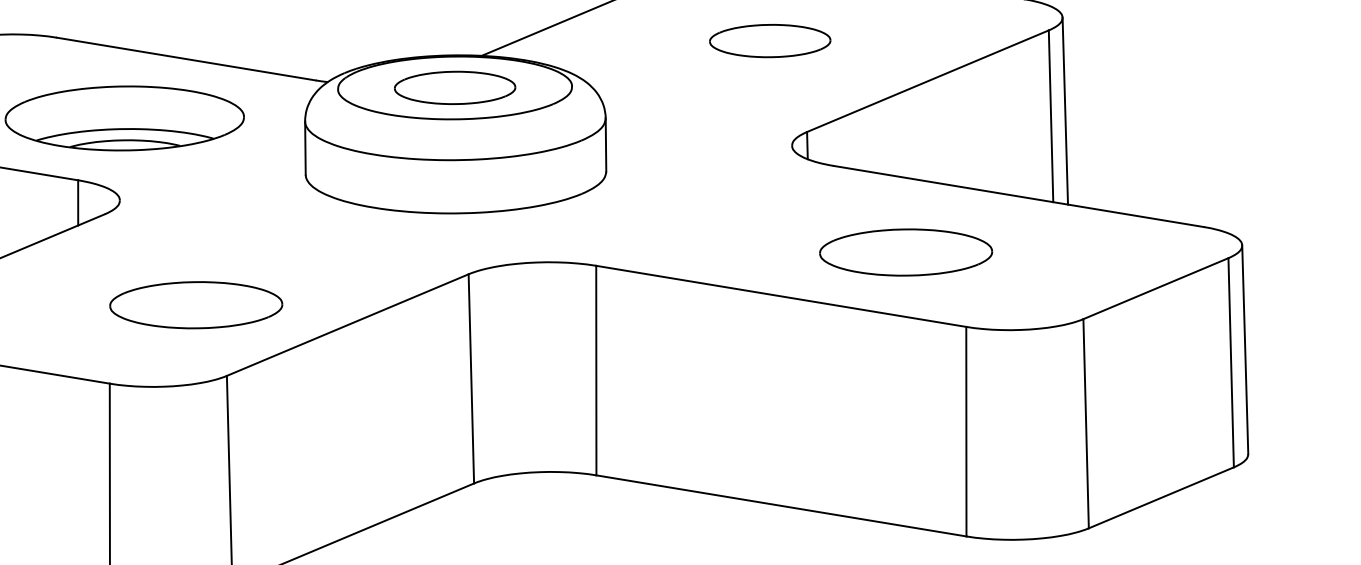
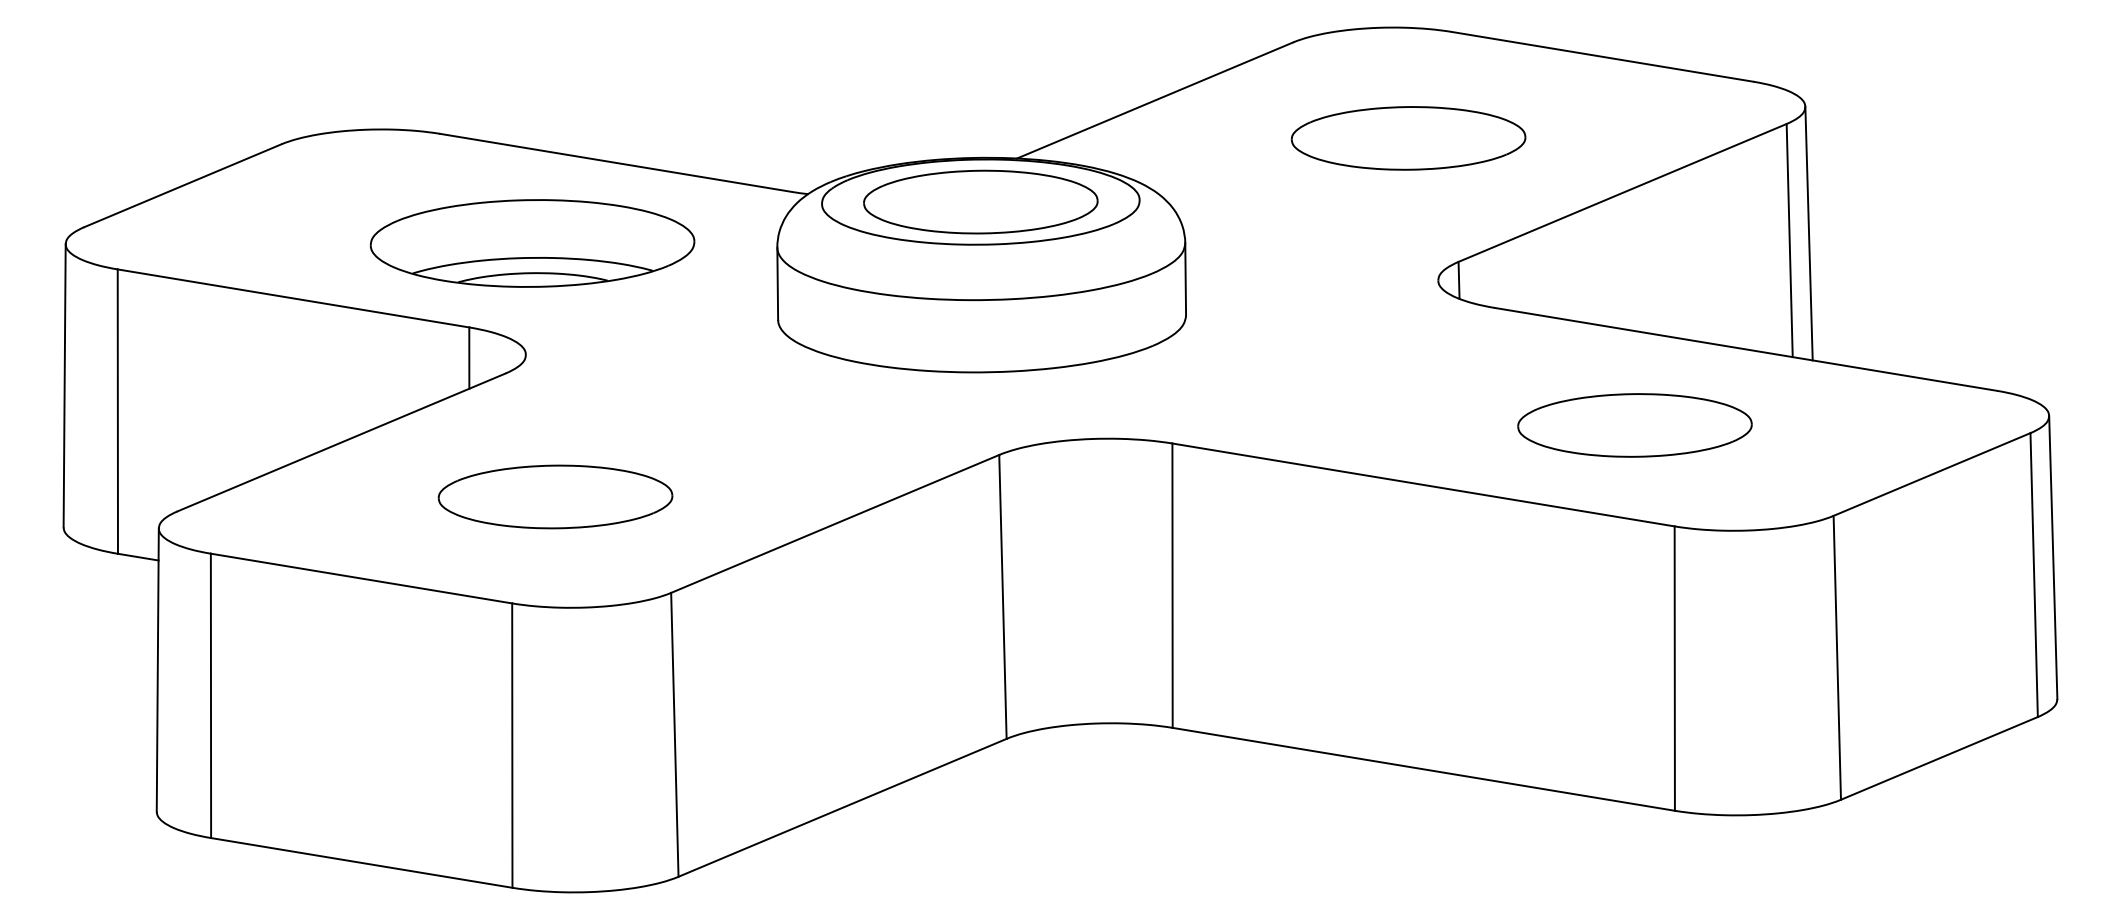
part: (770, 41) -> (1408, 138), size x1.43
part: (454, 87) -> (980, 201), size x1.43
part: (905, 252) -> (1634, 425), moved
part: (196, 304) -> (555, 496), moved

